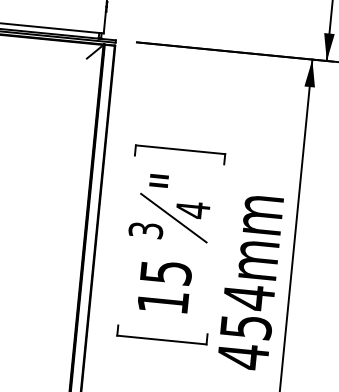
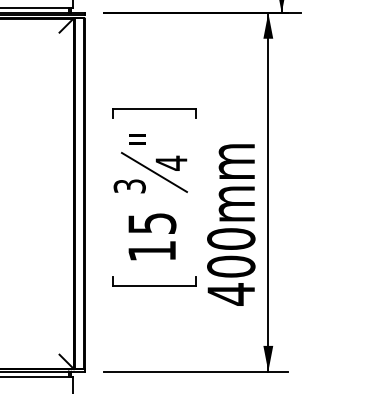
text: (247, 311) -> (231, 252), 454mm -> 400mm

